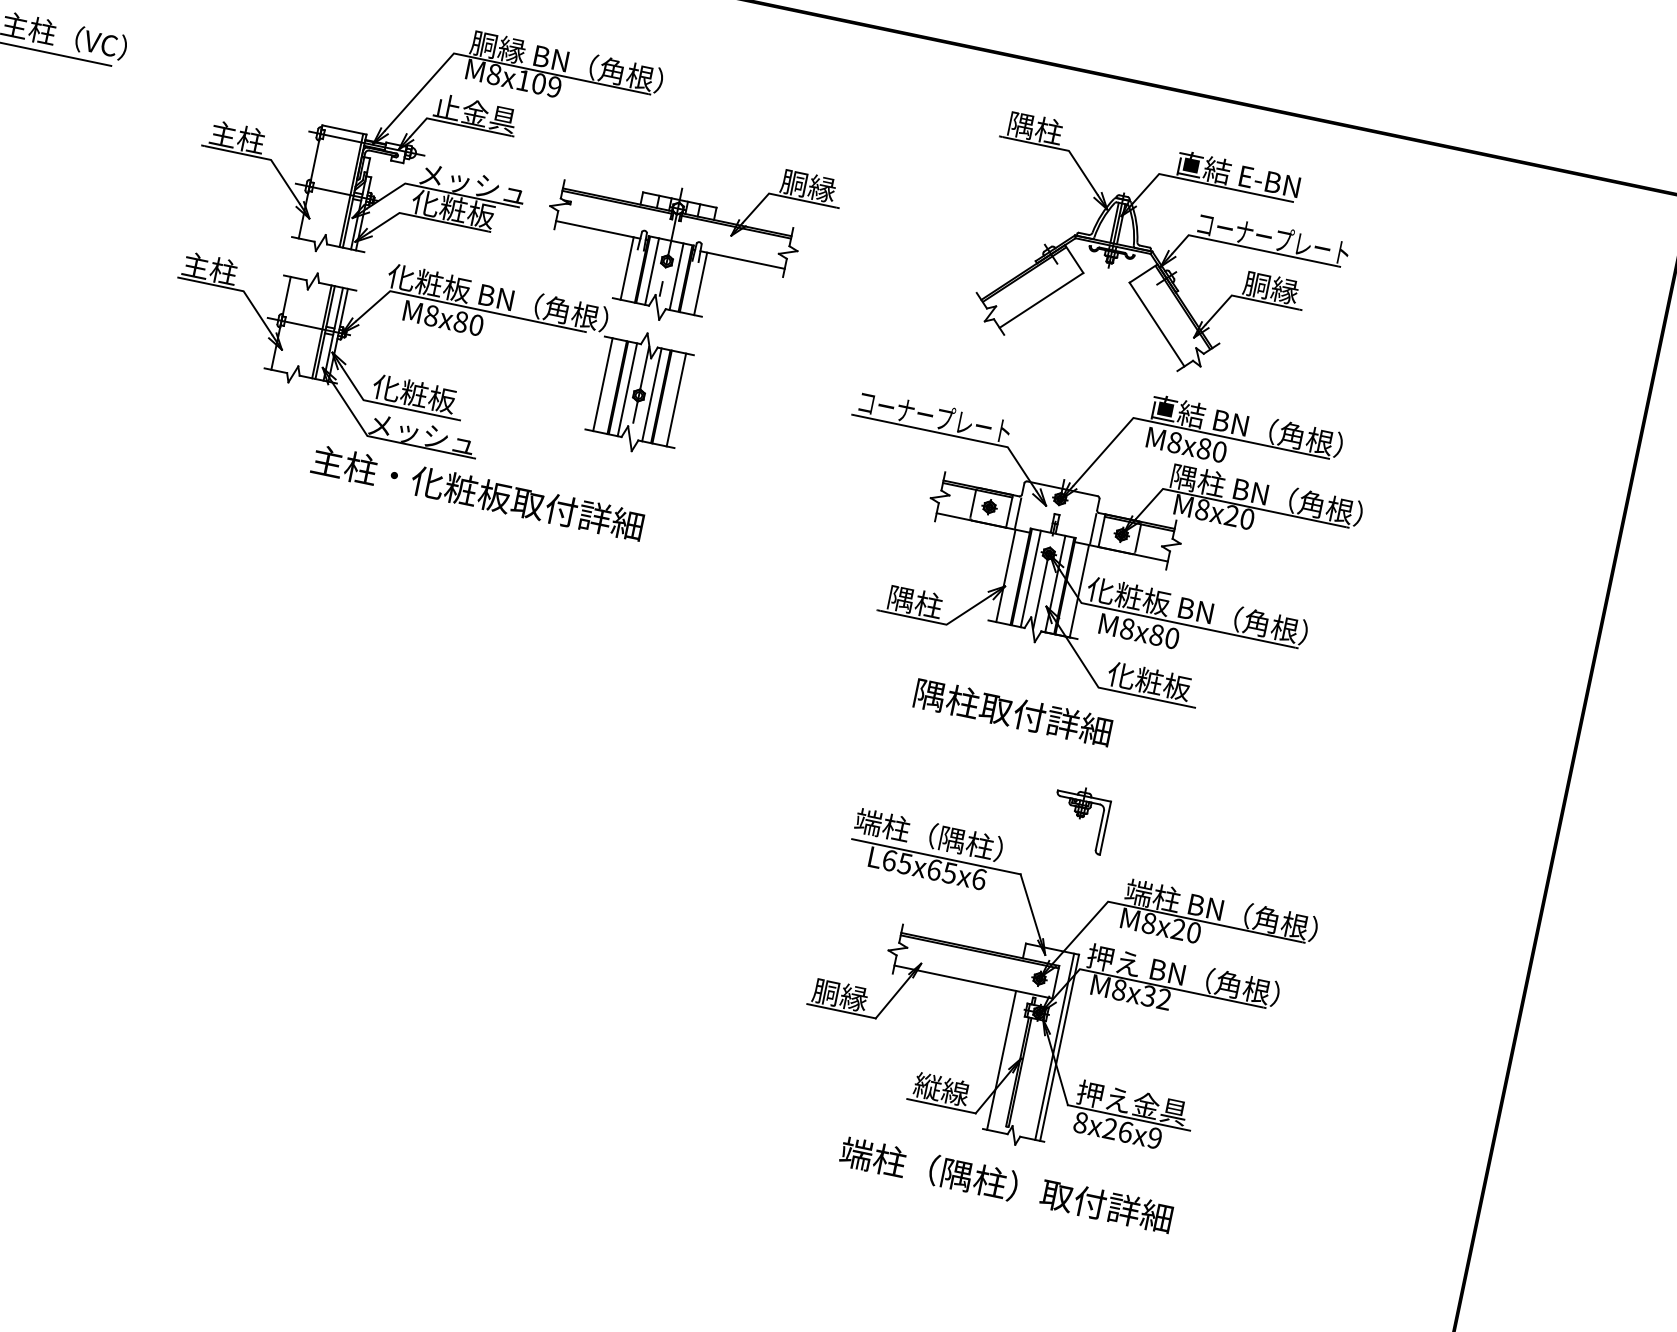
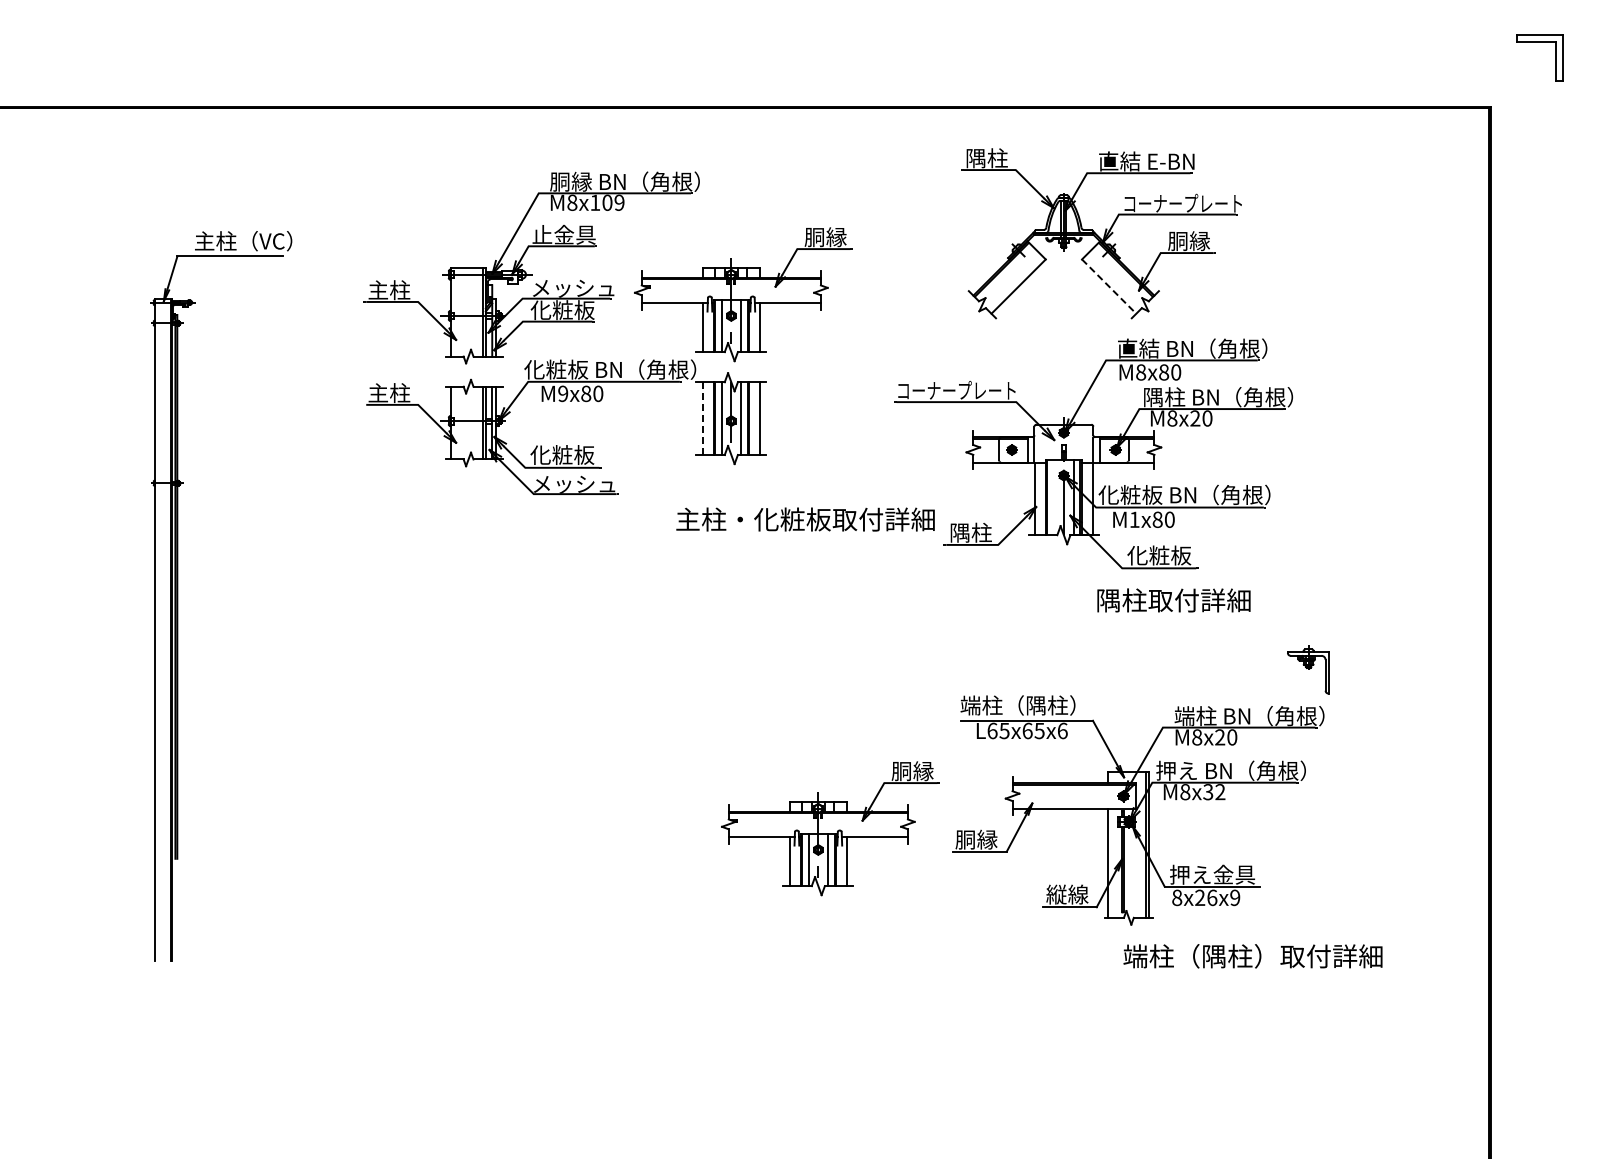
text: (432, 315) -> (563, 393), M8x80 -> M9x80
line: (1157, 324) -> (1109, 286), solid -> dashed
line: (602, 384) -> (702, 418), solid -> dashed
text: (477, 492) -> (805, 519), moved
line: (1031, 579) -> (1054, 497), removed
text: (1127, 628) -> (1134, 519), M8x80 -> M1x80
text: (1012, 712) -> (1173, 600), moved
part: (1079, 818) -> (1308, 669), moved
part: (656, 941) -> (830, 828), added
text: (1005, 1185) -> (1252, 956), moved

